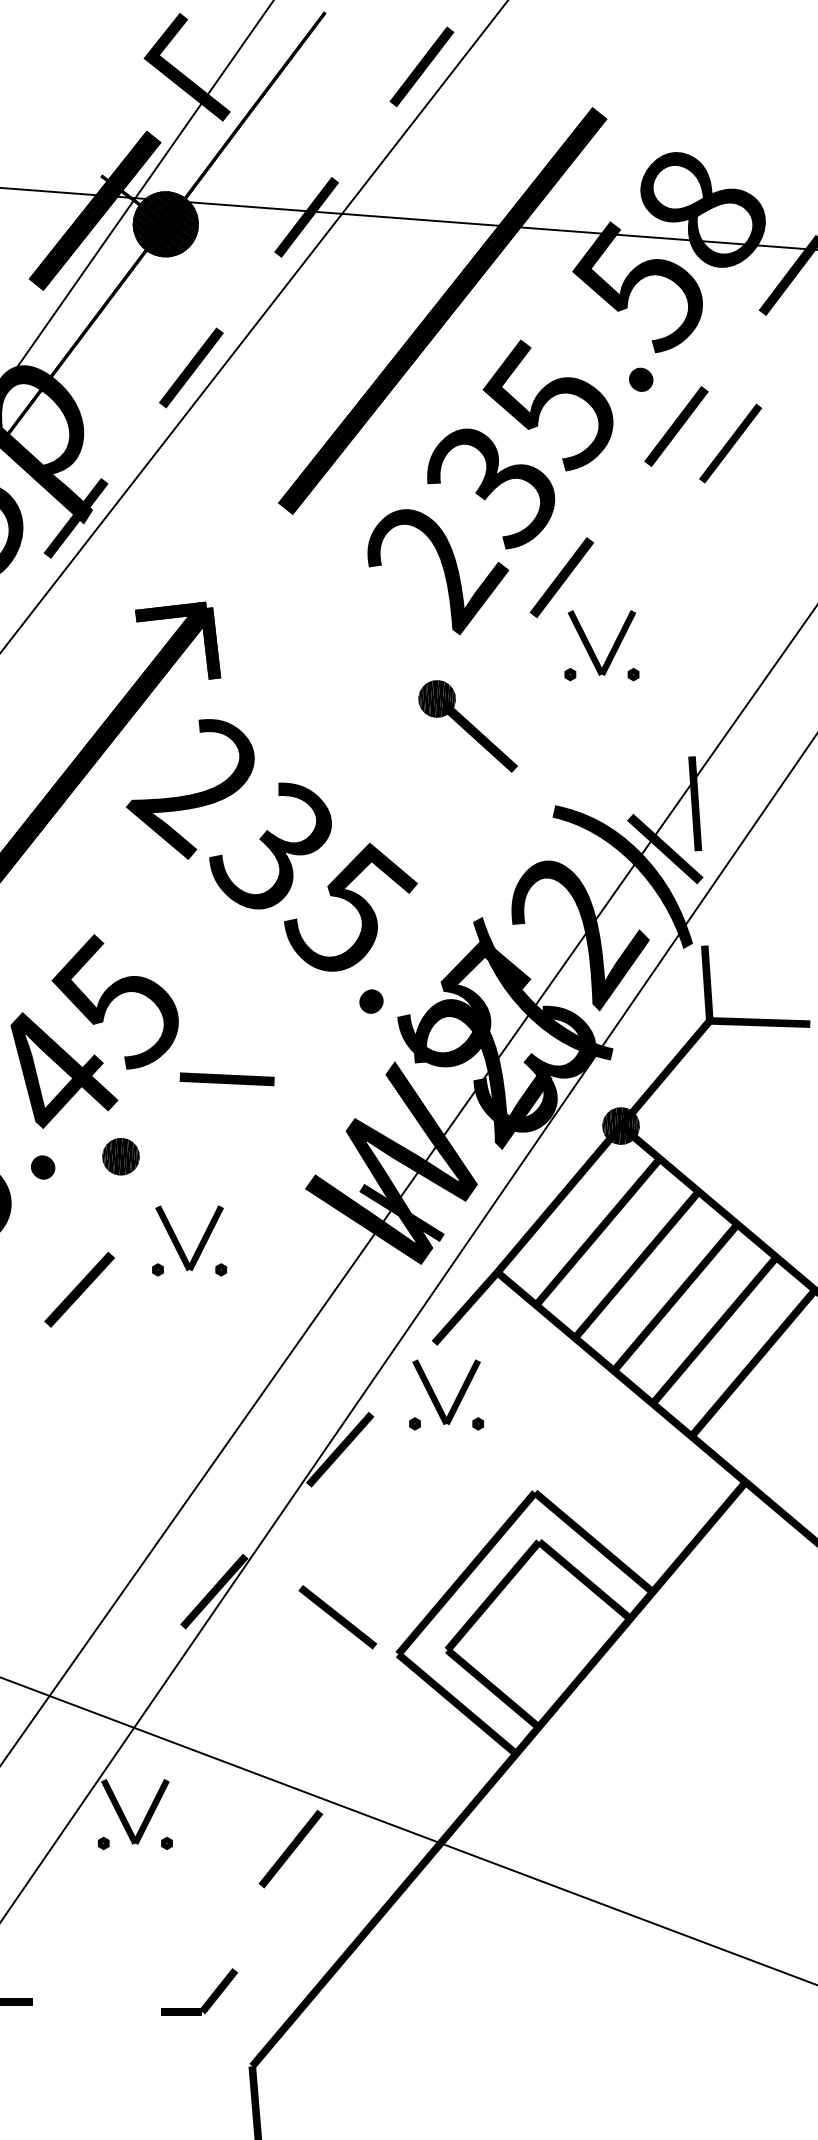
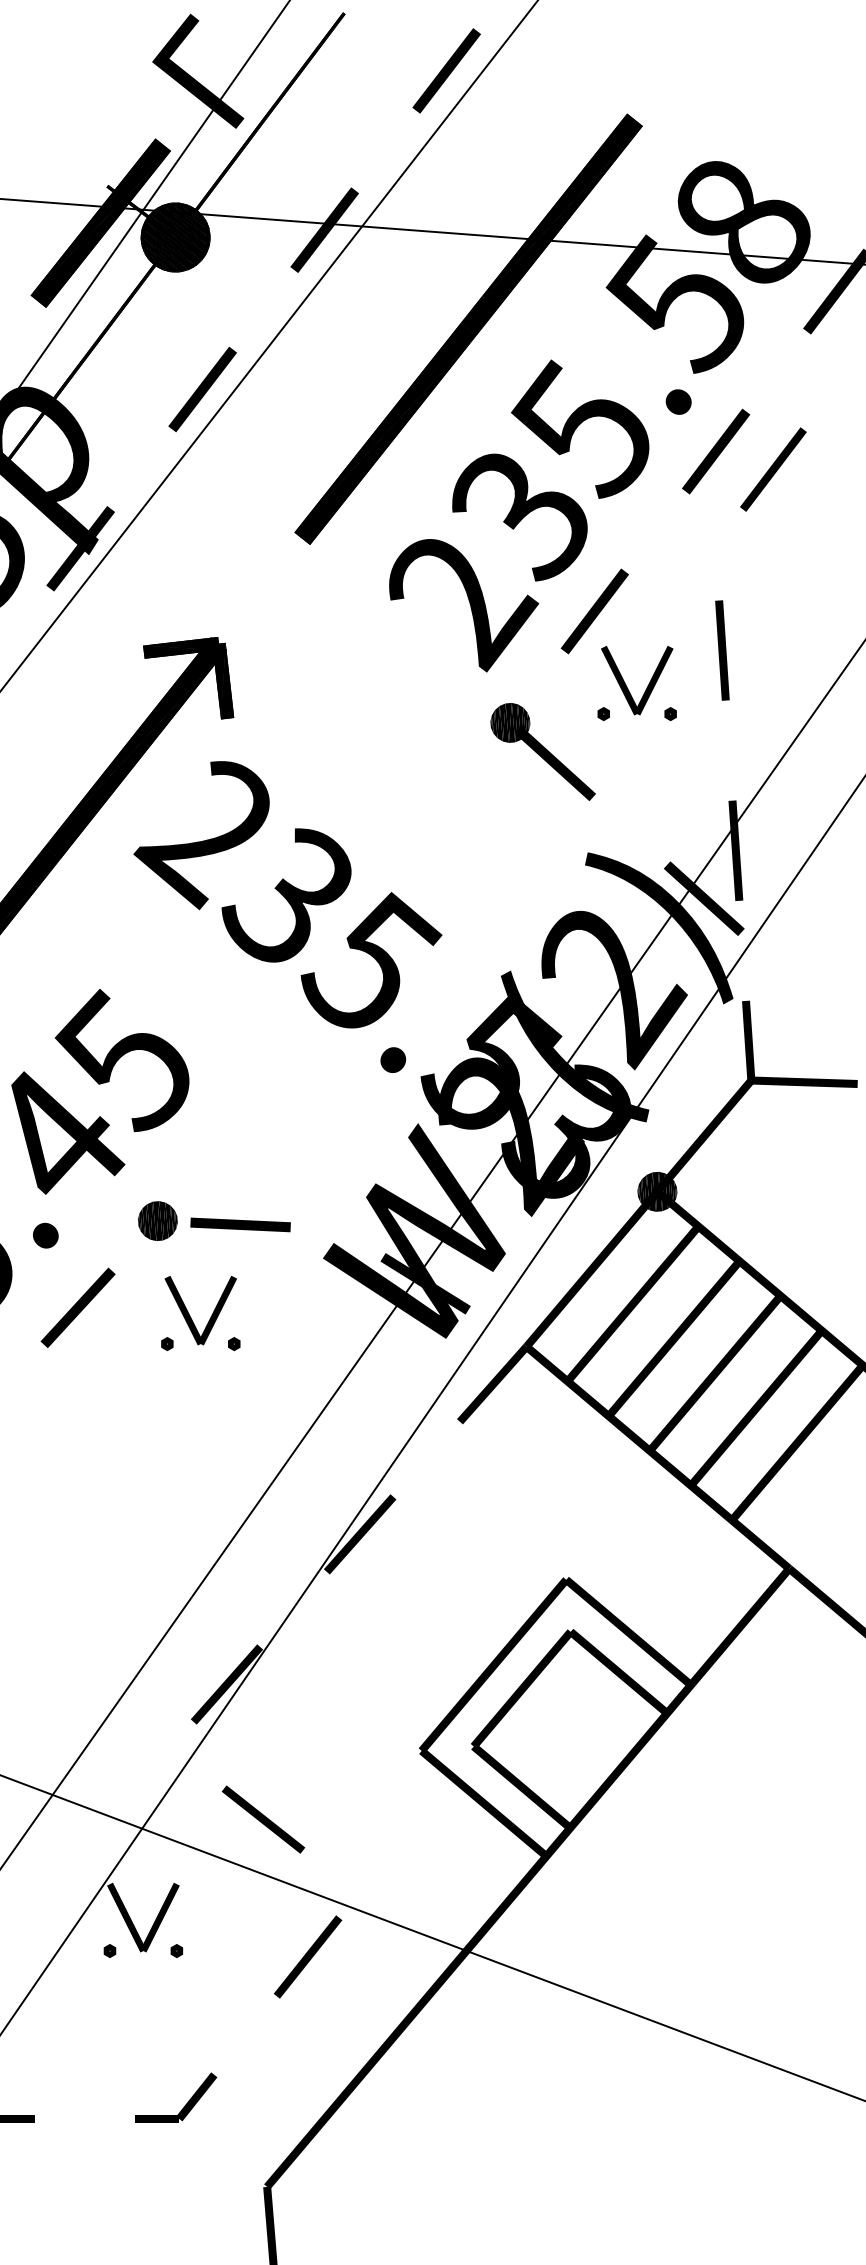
line: (682, 614) -> (722, 650), added
part: (467, 726) -> (542, 752), moved
line: (226, 1079) -> (239, 1225), moved
part: (120, 1156) -> (157, 1220), moved
line: (79, 1289) -> (77, 1307), moved
part: (437, 1398) -> (463, 1480), removed
line: (337, 1617) -> (263, 1819), moved
part: (209, 1996) -> (186, 2102), moved

